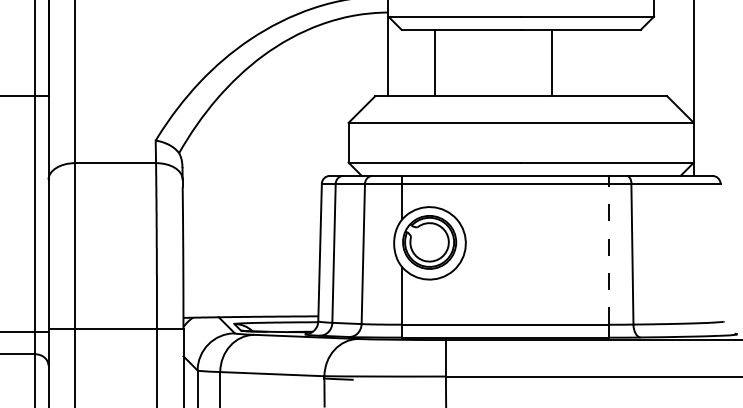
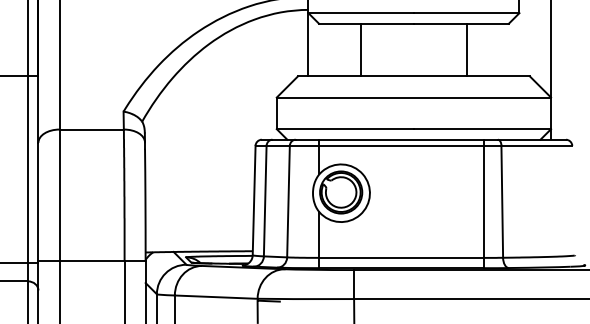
line: (435, 62) -> (361, 49), moved
line: (552, 62) -> (466, 49), moved
line: (608, 253) -> (483, 201), dashed -> solid

